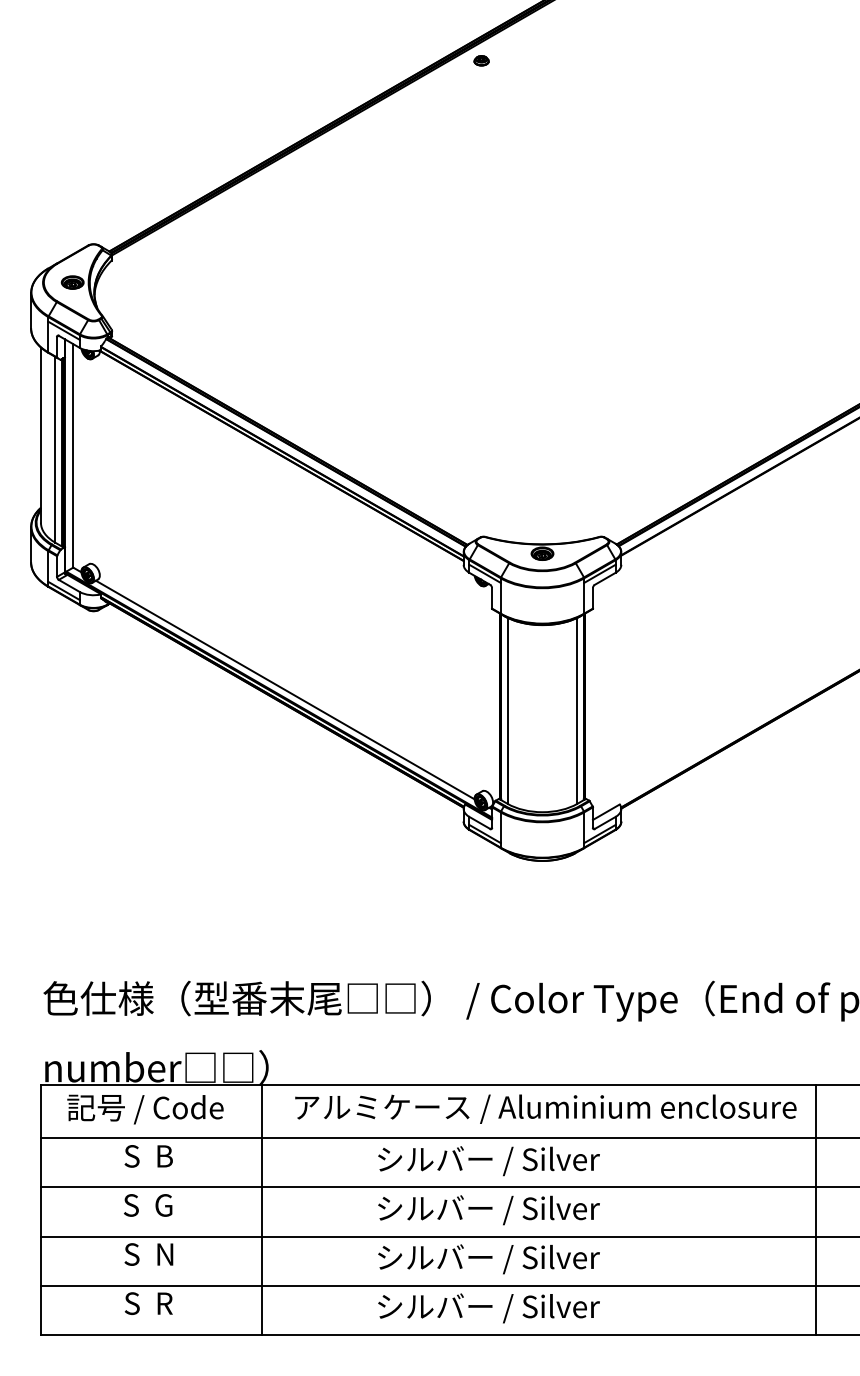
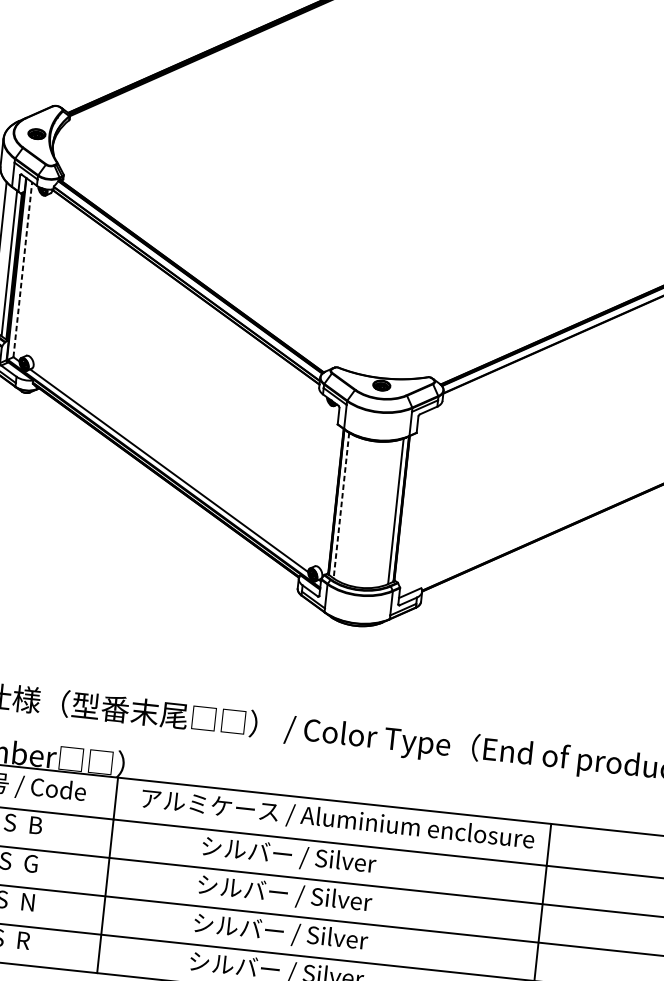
line: (73, 455) -> (23, 269), solid -> dashed
line: (507, 711) -> (341, 506), solid -> dashed

